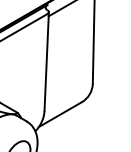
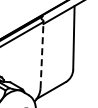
line: (47, 61) -> (42, 54), solid -> dashed

